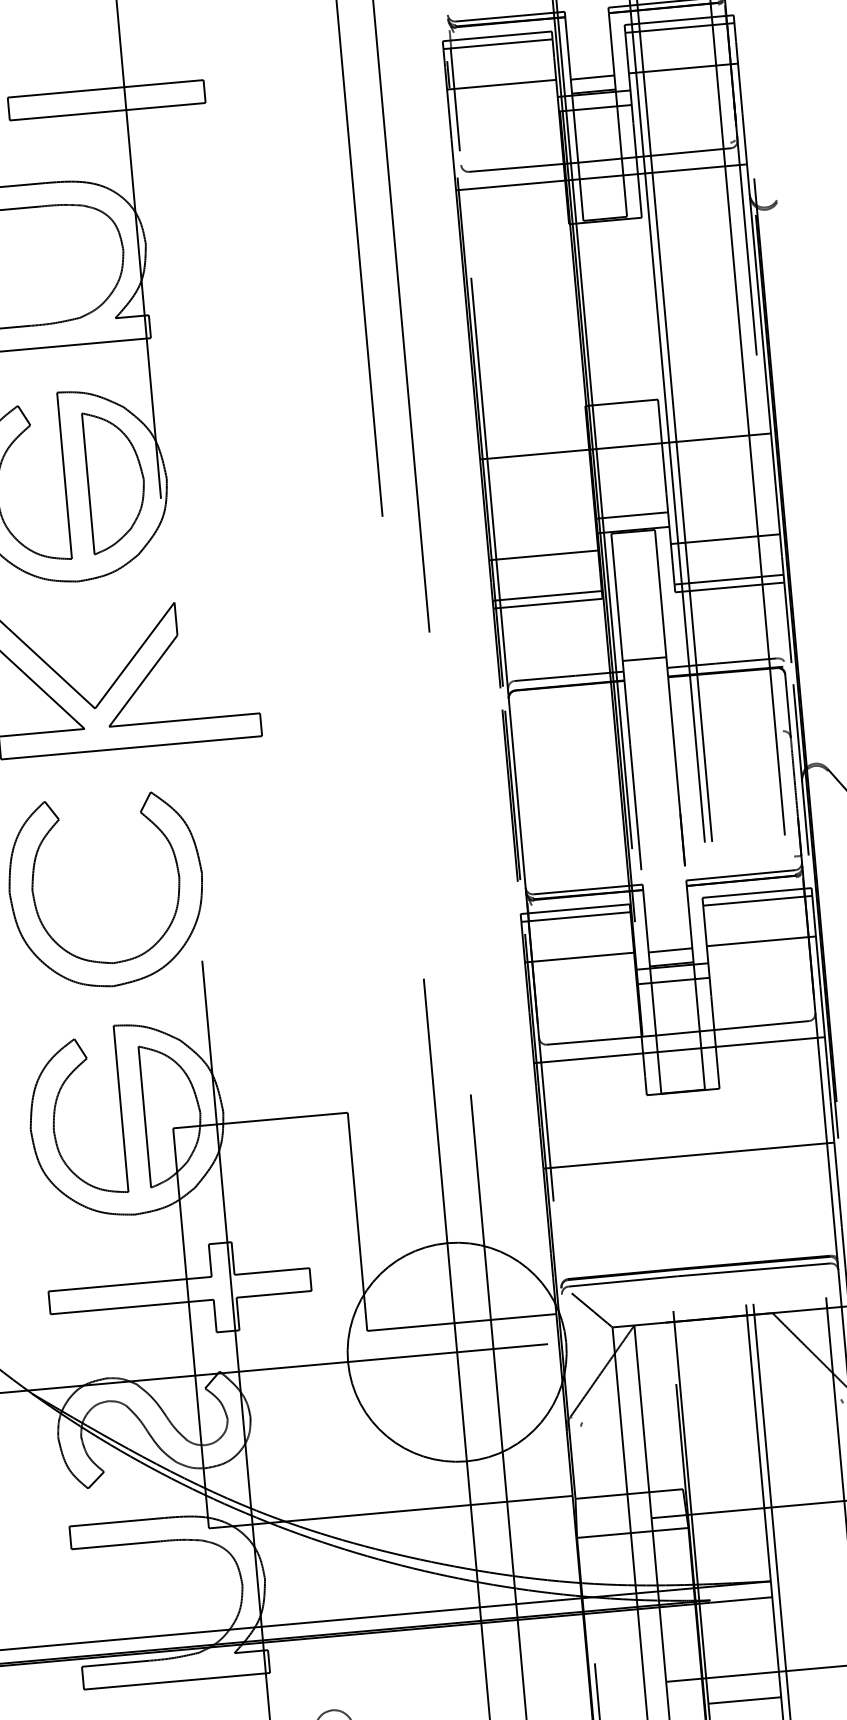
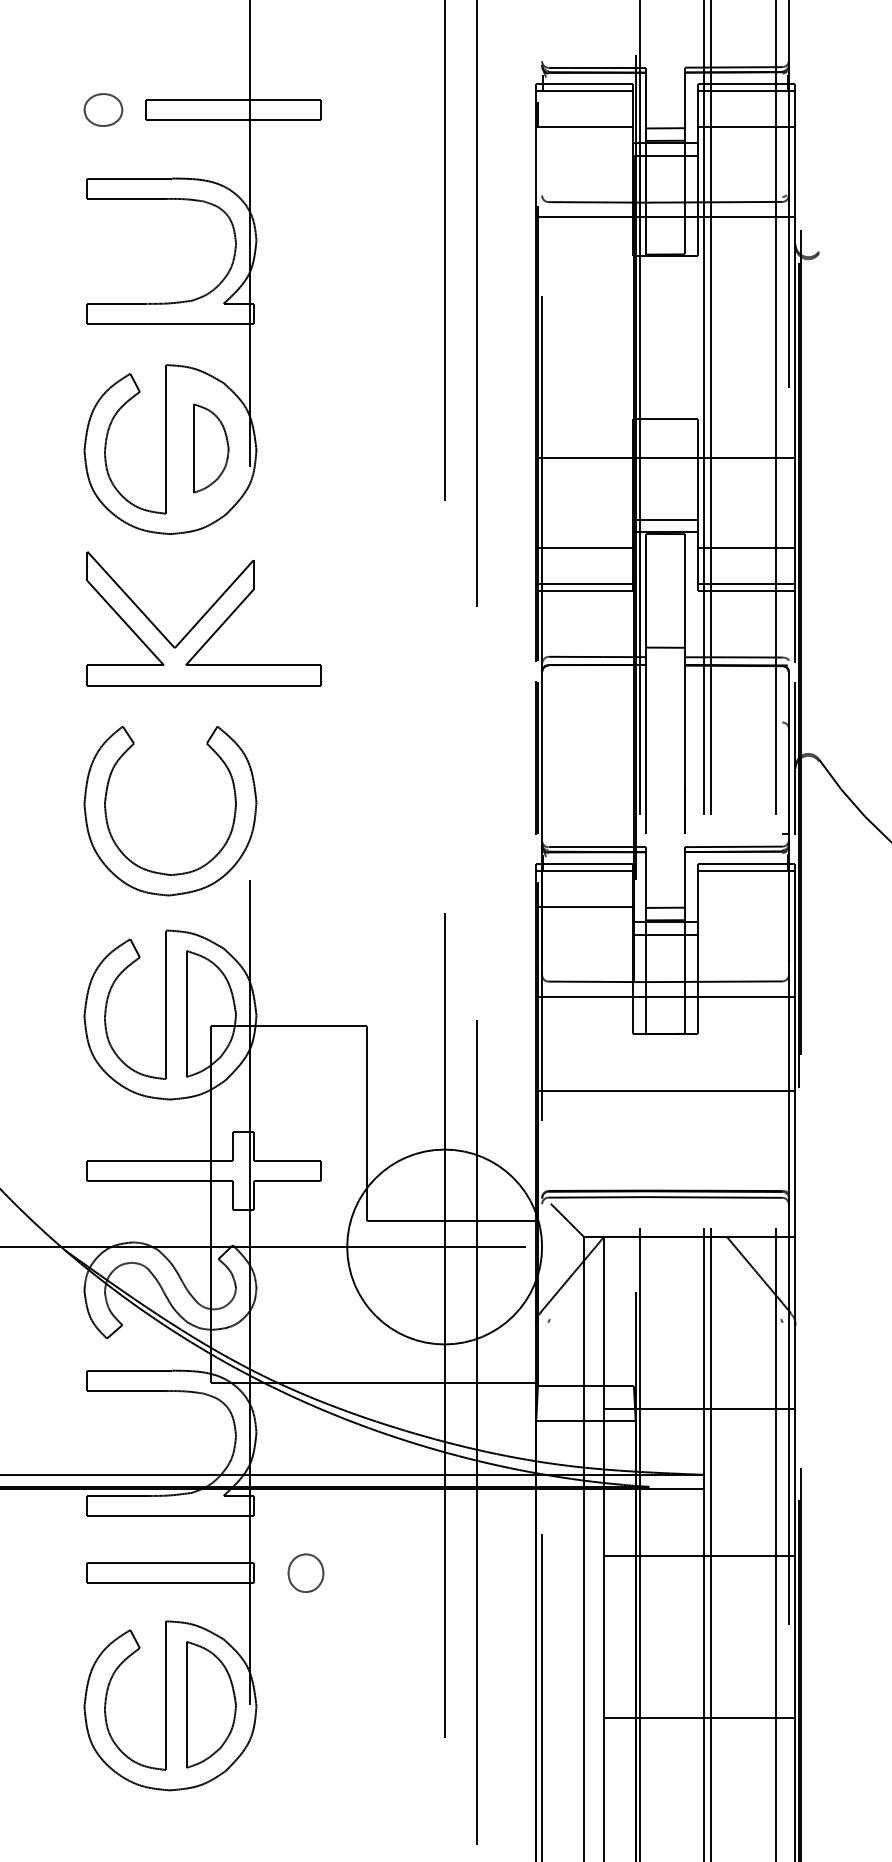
line: (455, 100) -> (542, 137), removed
part: (116, 481) -> (211, 448), size x0.7
line: (761, 940) -> (746, 906), removed
line: (744, 1700) -> (671, 1578), removed

